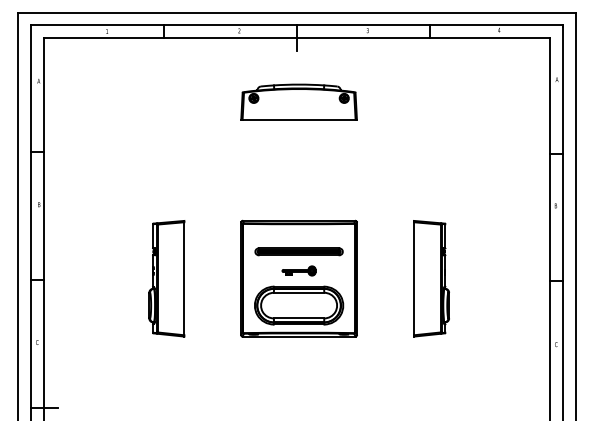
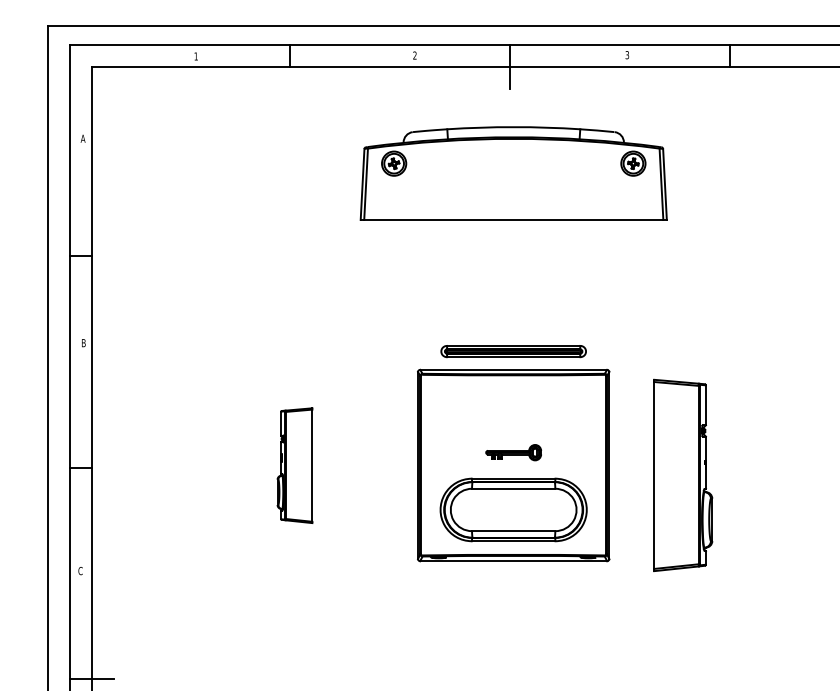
part: (298, 101) -> (512, 172), size x1.6
part: (298, 251) -> (512, 350), moved
part: (166, 278) -> (294, 465), size x0.6
part: (431, 278) -> (683, 475), moved

